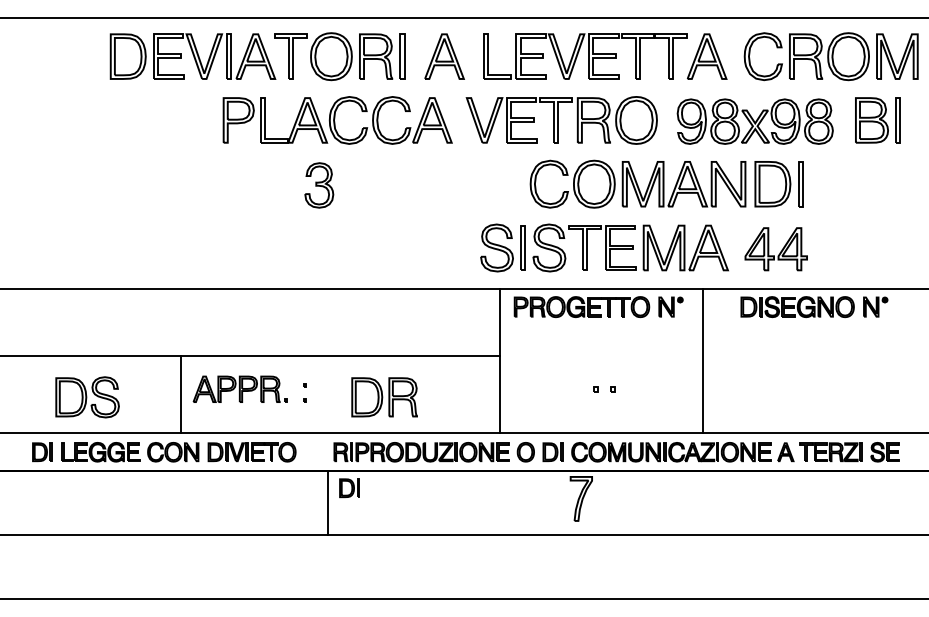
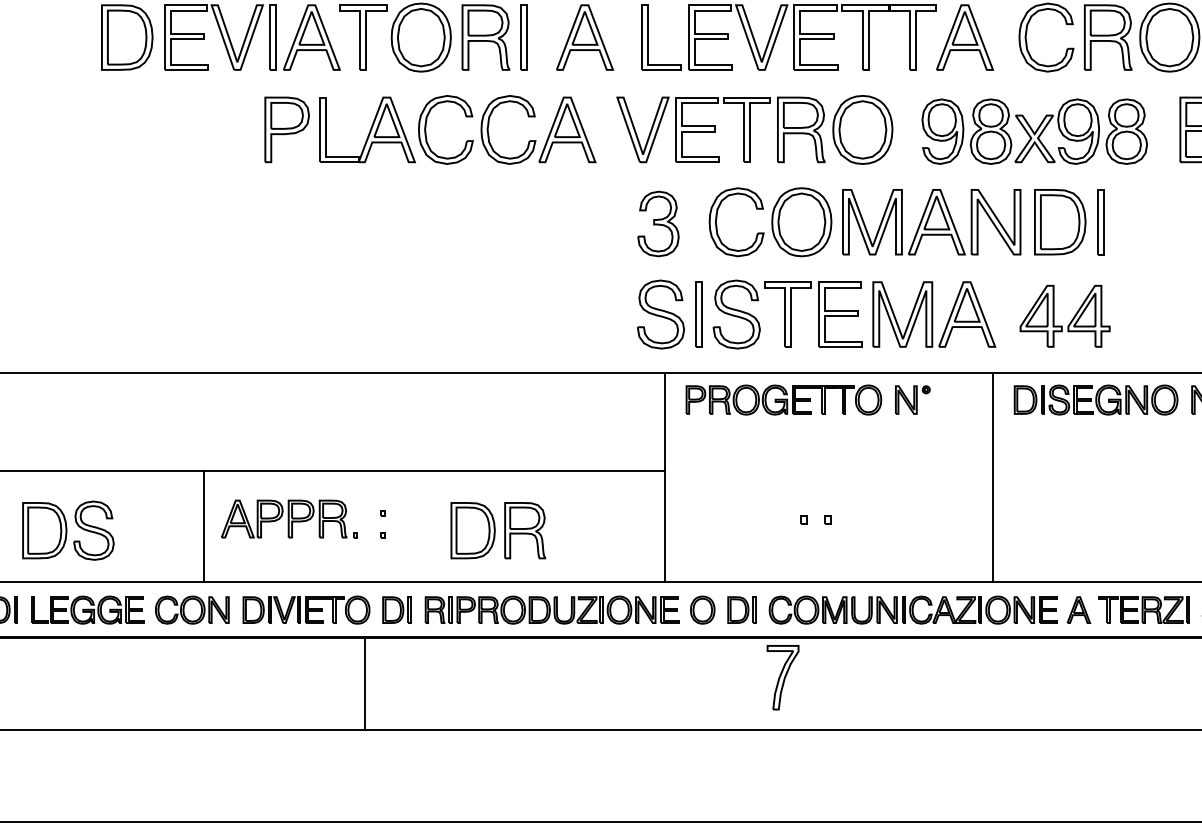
part: (319, 185) -> (658, 224), moved
line: (702, 360) -> (993, 477), moved
part: (349, 488) -> (396, 610), moved
line: (327, 502) -> (364, 682), moved

